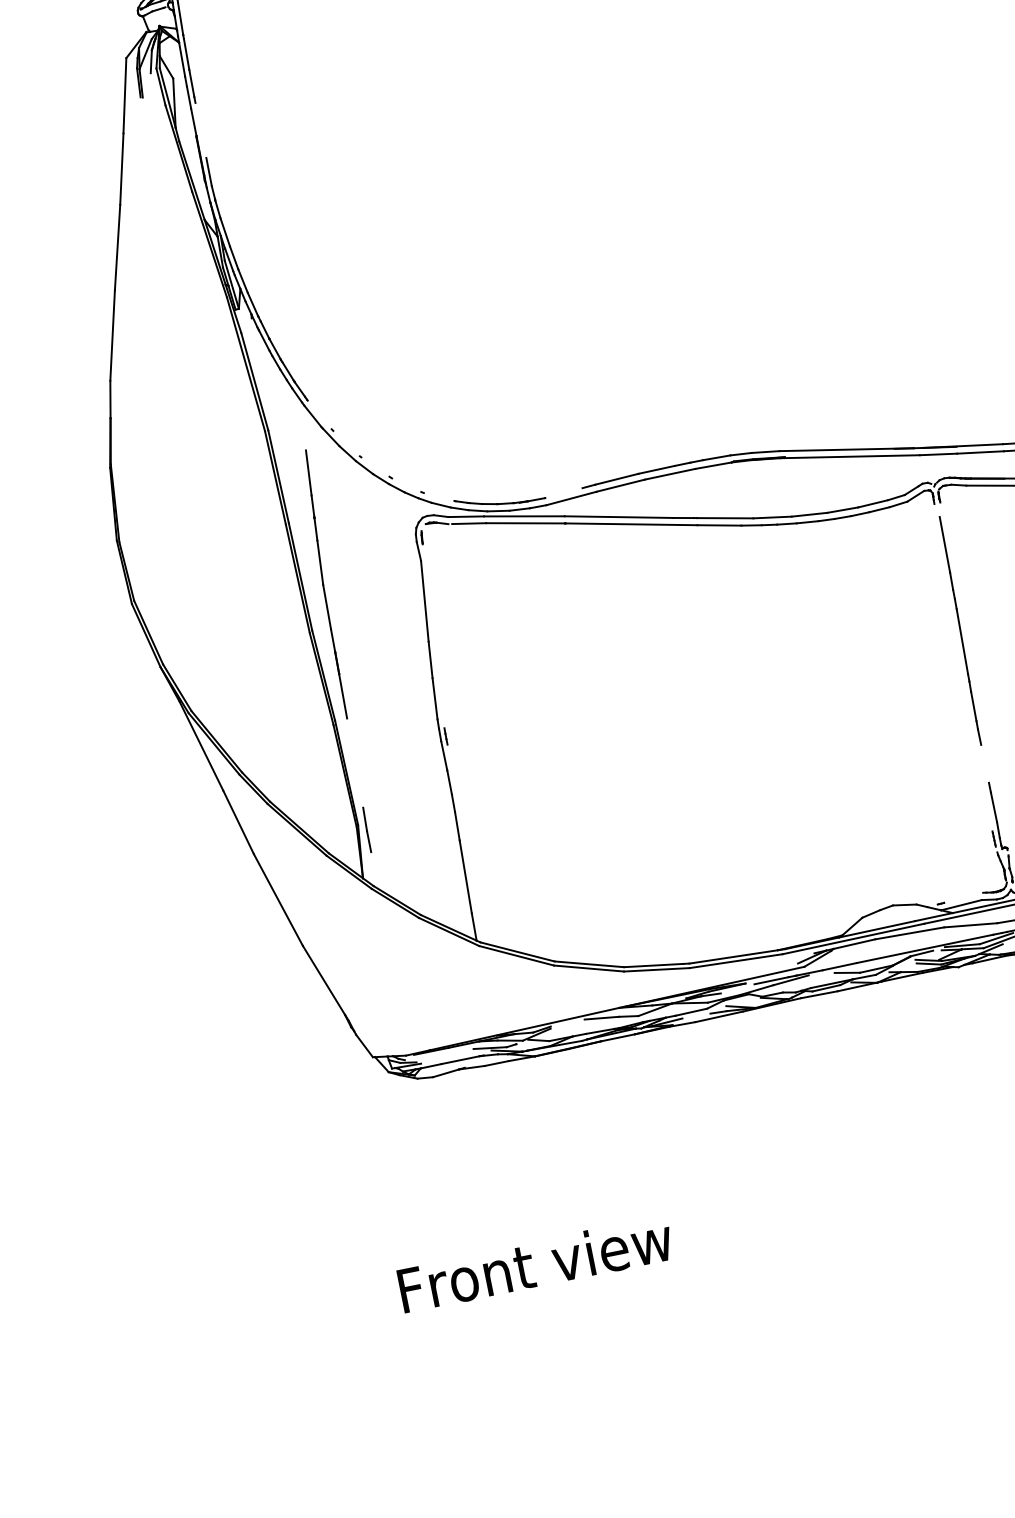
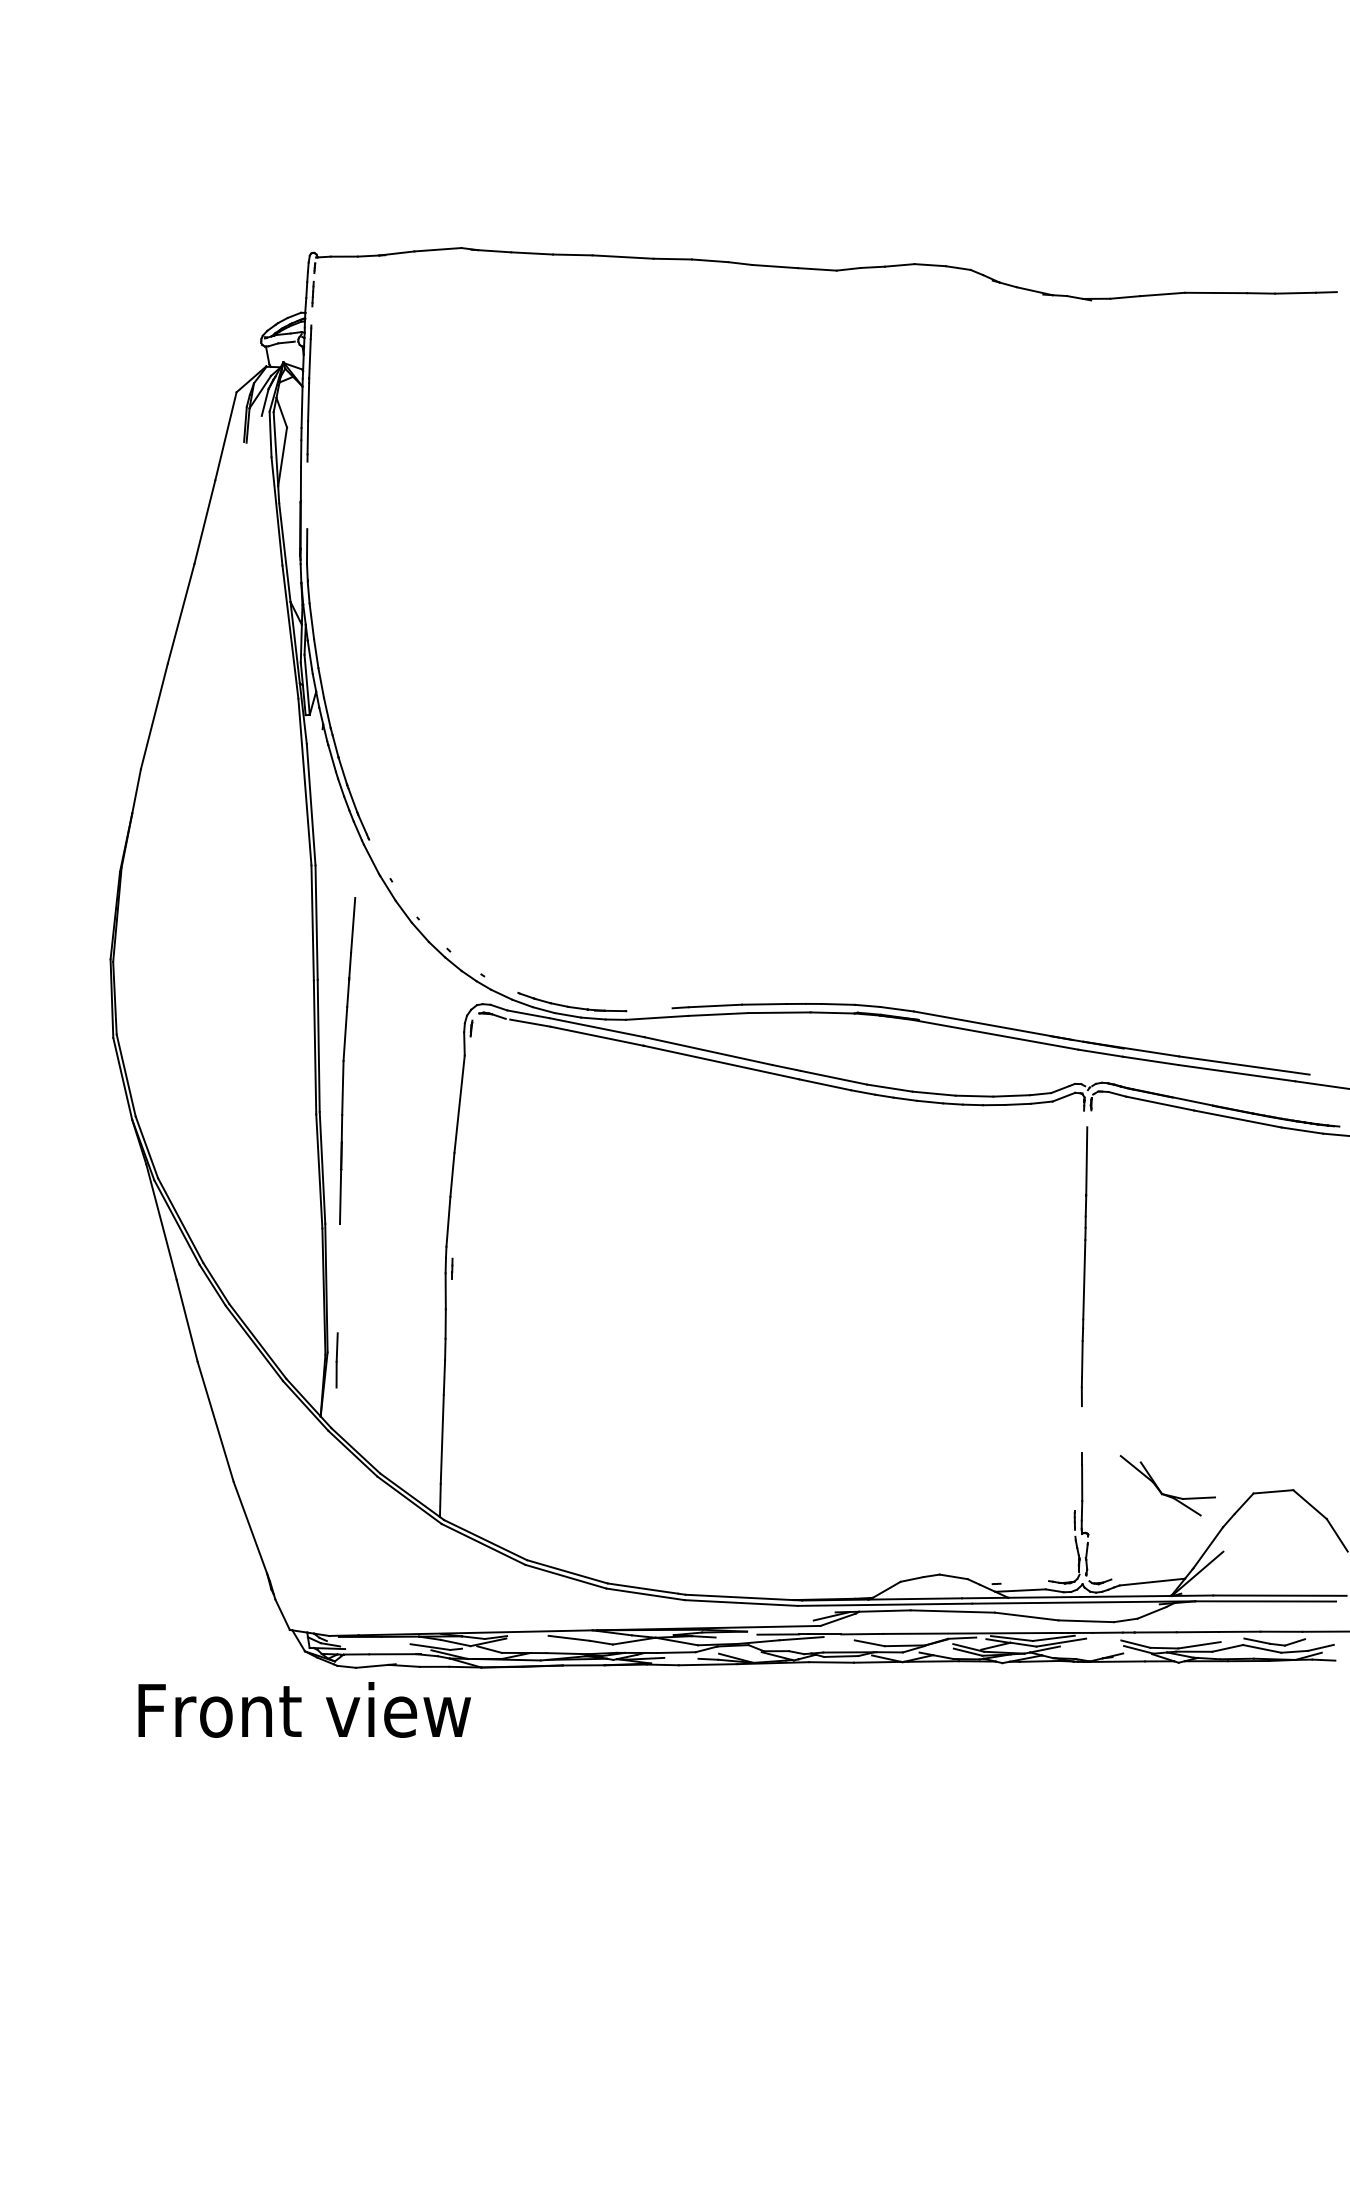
text: (535, 1263) -> (304, 1709), moved

